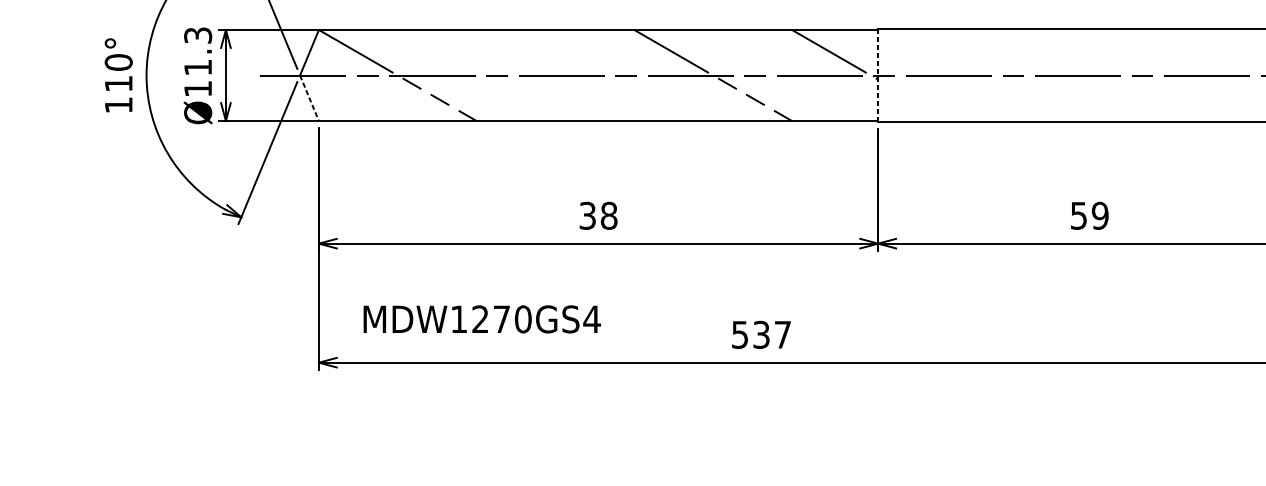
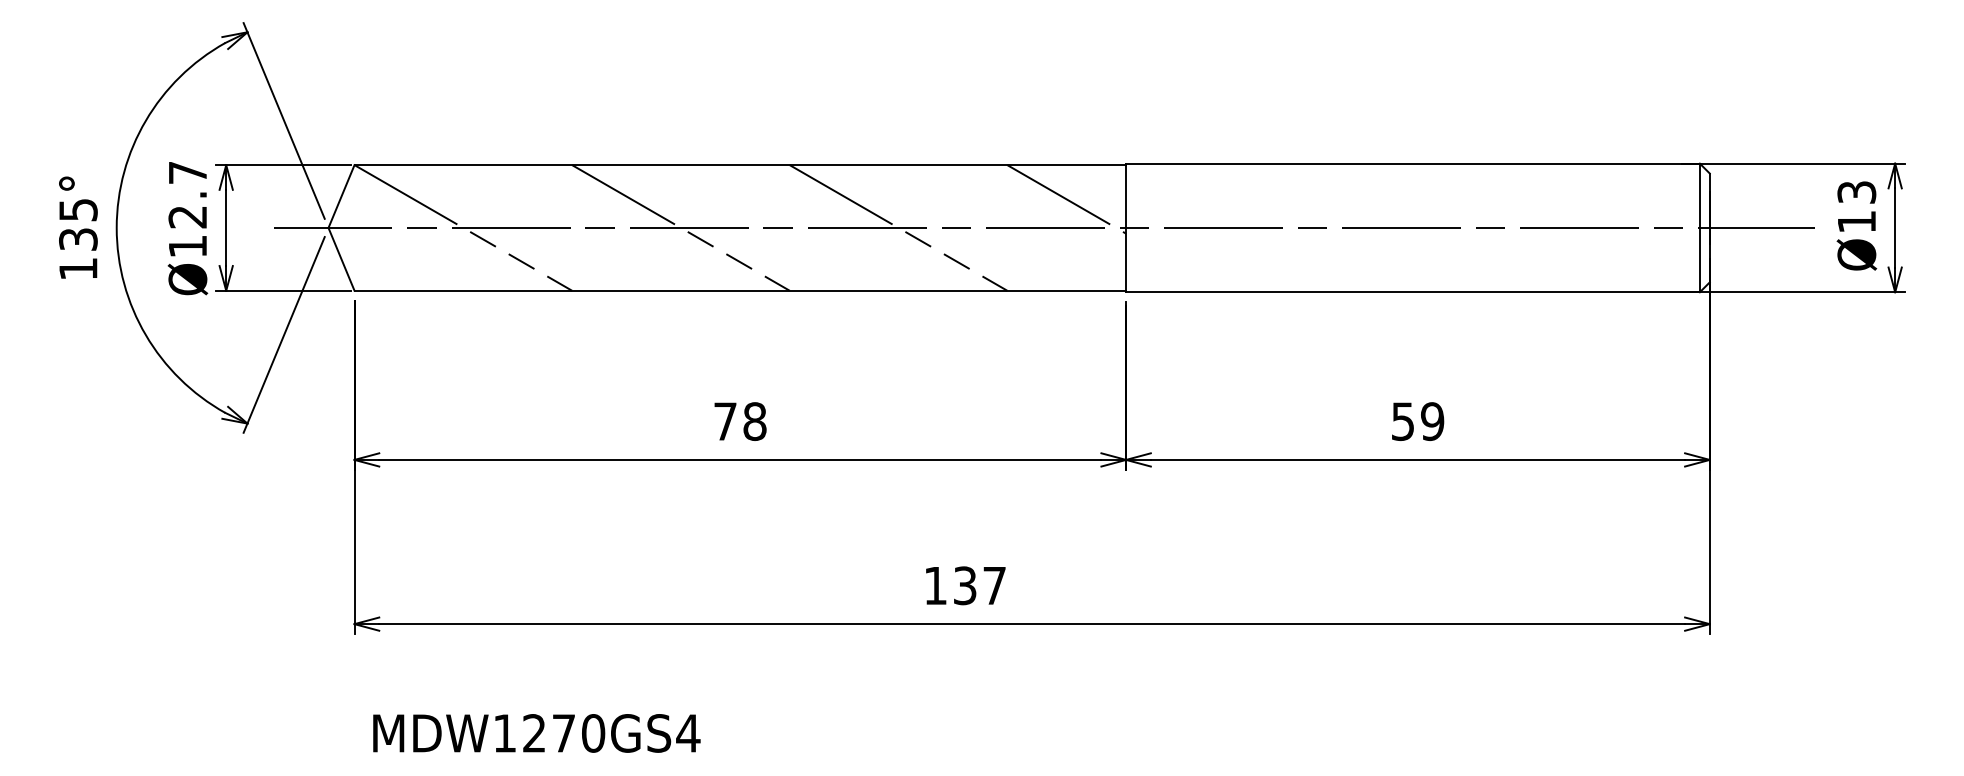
text: (197, 51) -> (187, 194), Ø11.3 -> Ø12.7
text: (118, 73) -> (78, 224), 110° -> 135°
line: (555, 75) -> (680, 227), added
line: (878, 75) -> (1126, 227), dashed -> solid
line: (309, 98) -> (341, 259), dashed -> solid
text: (587, 215) -> (725, 421), 38 -> 78
text: (481, 319) -> (536, 733), moved
text: (740, 335) -> (935, 586), 537 -> 137

